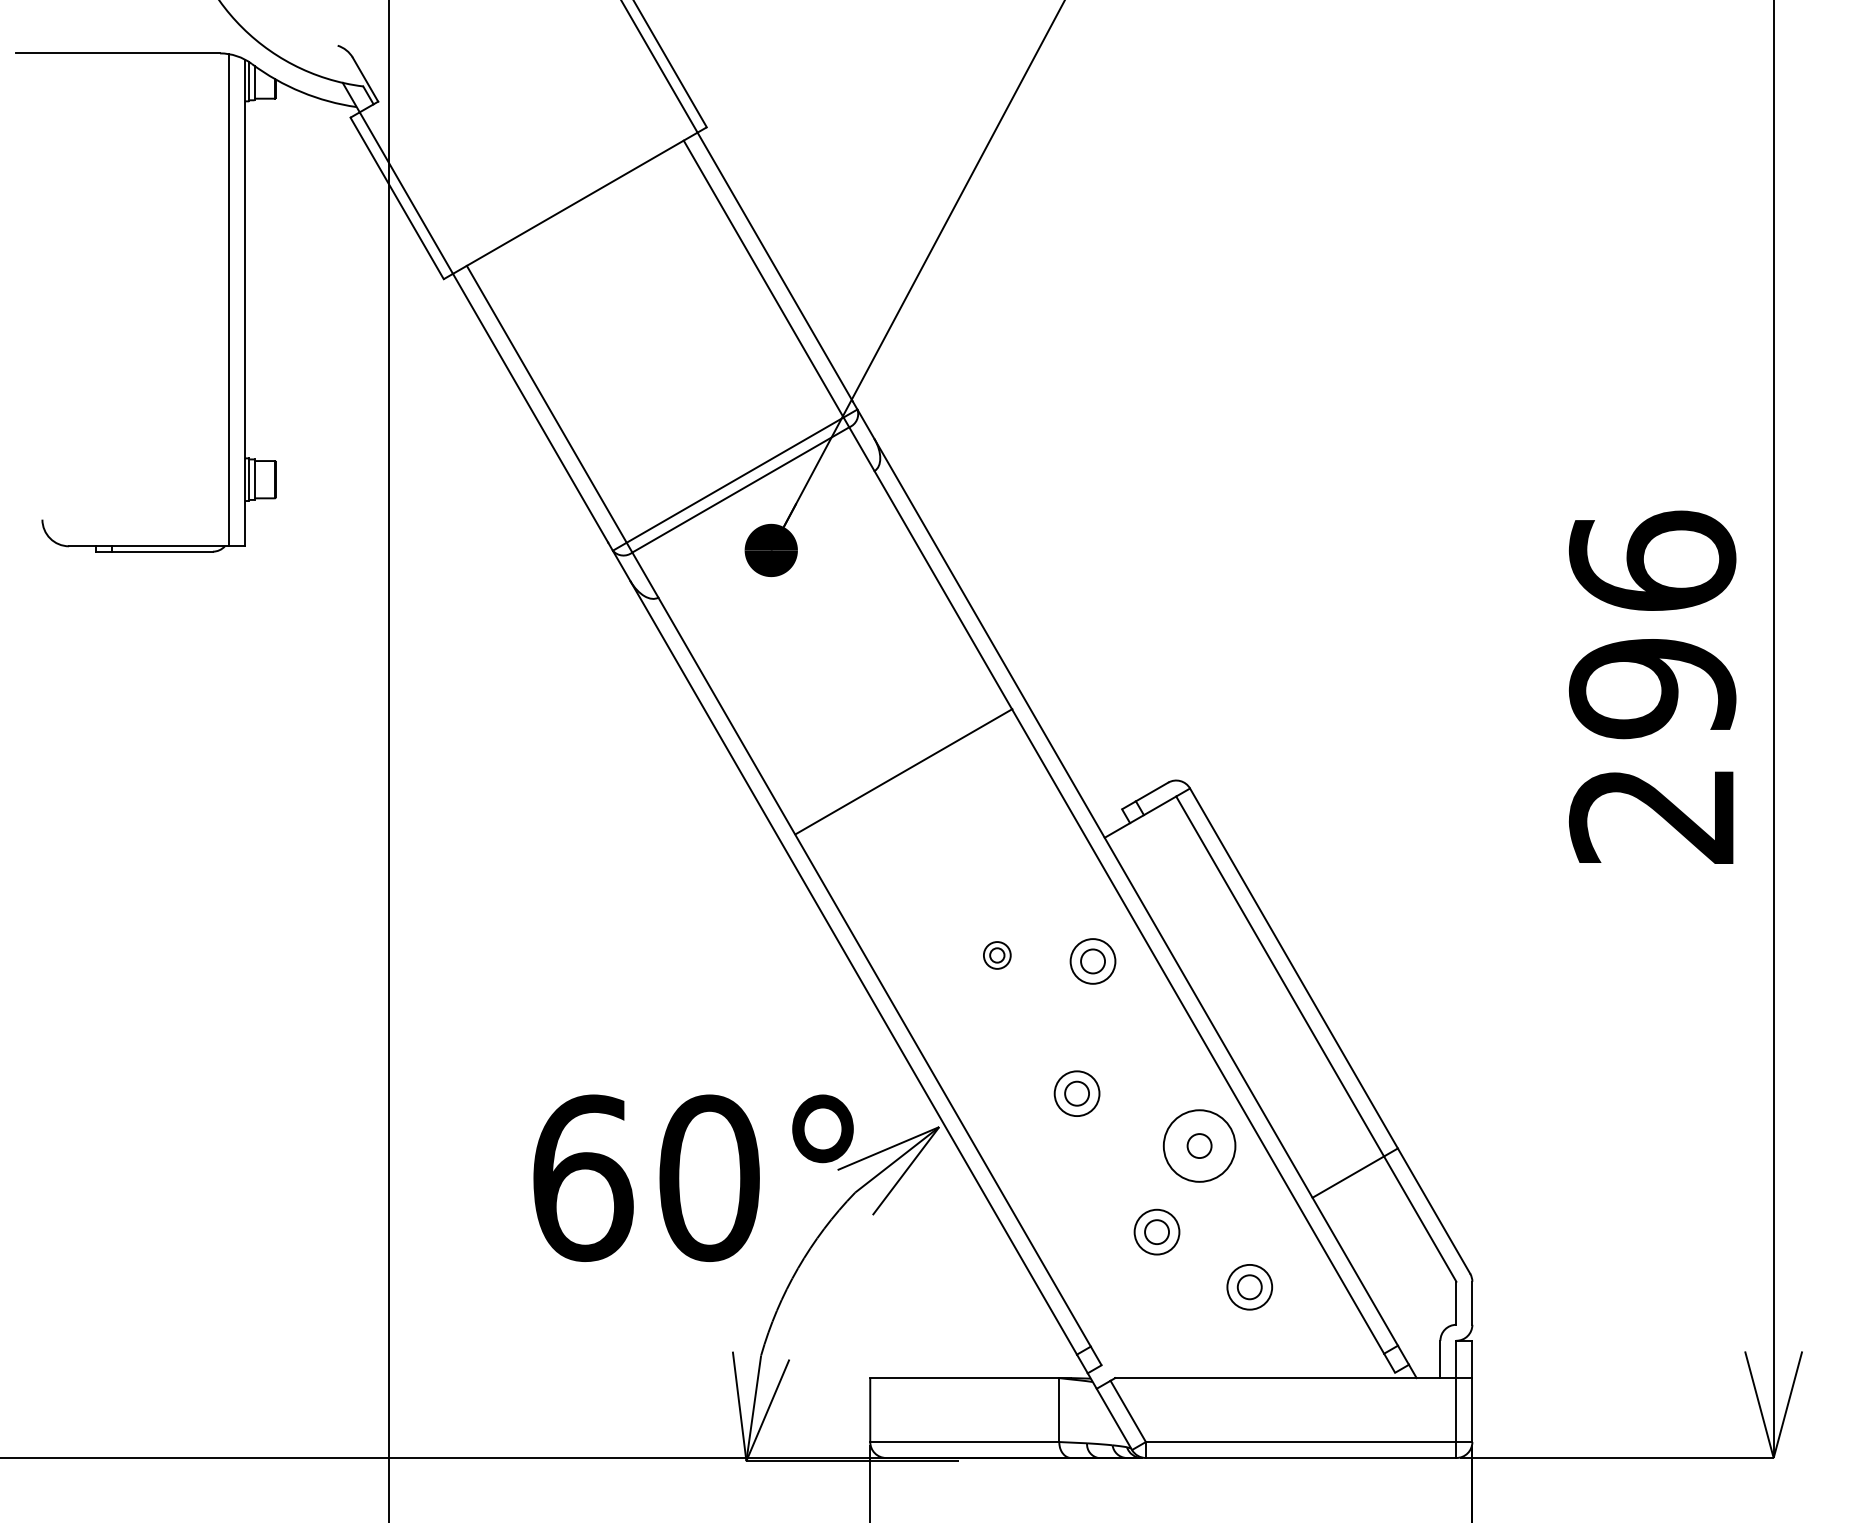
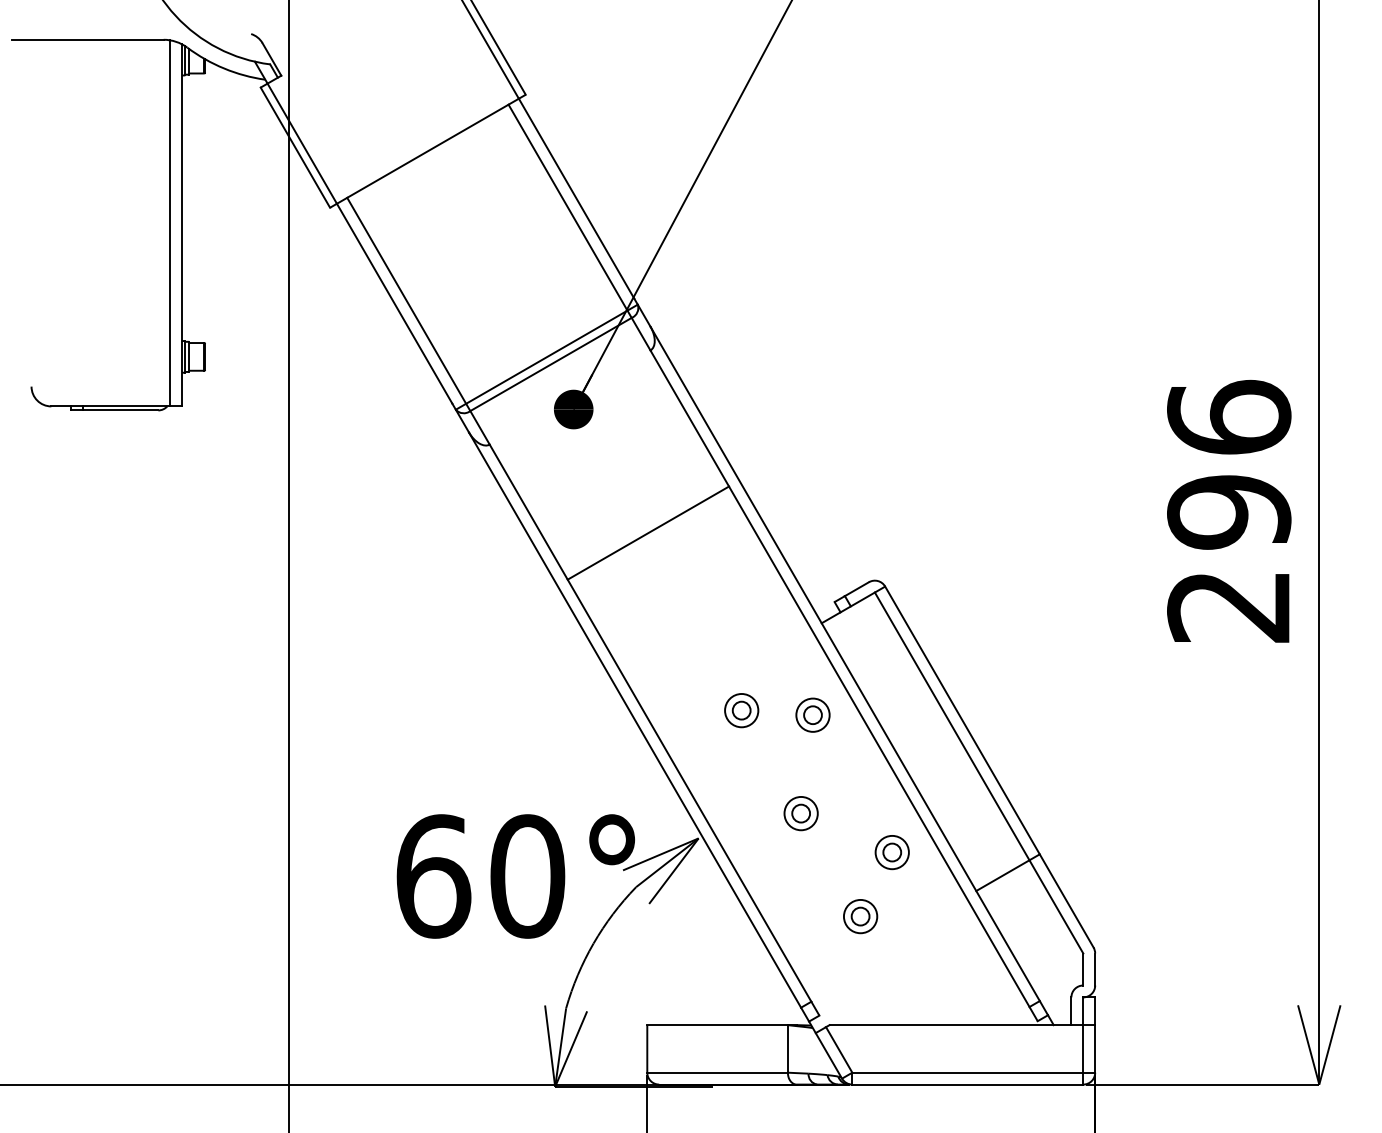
line: (904, 770) -> (648, 532), moved
part: (996, 955) -> (741, 710), size x1.67
circle: (1198, 1145) -> (891, 852), size x0.62
part: (1249, 1287) -> (929, 957), removed

